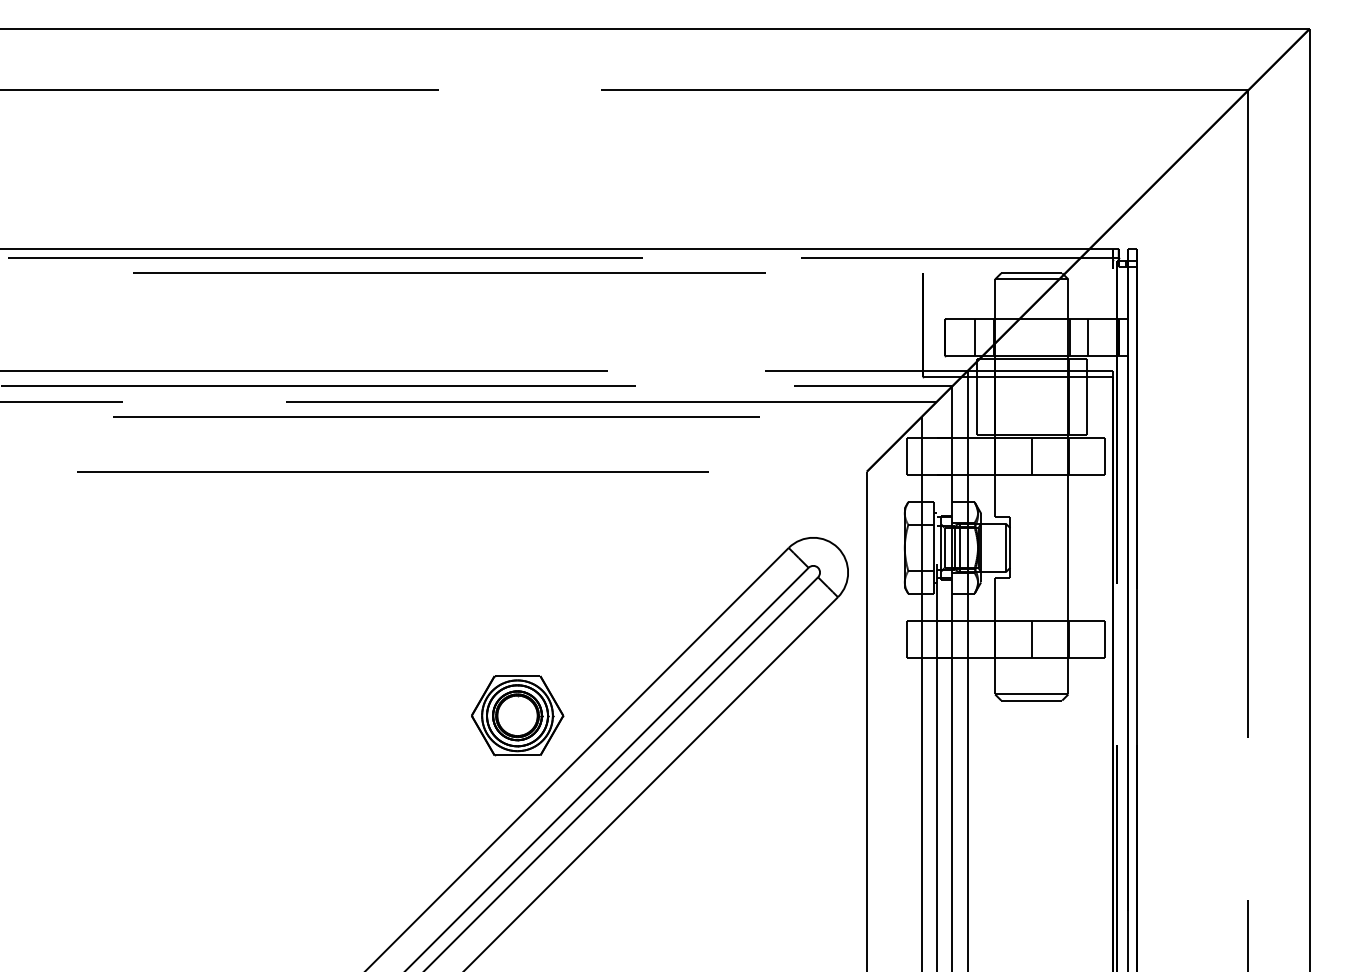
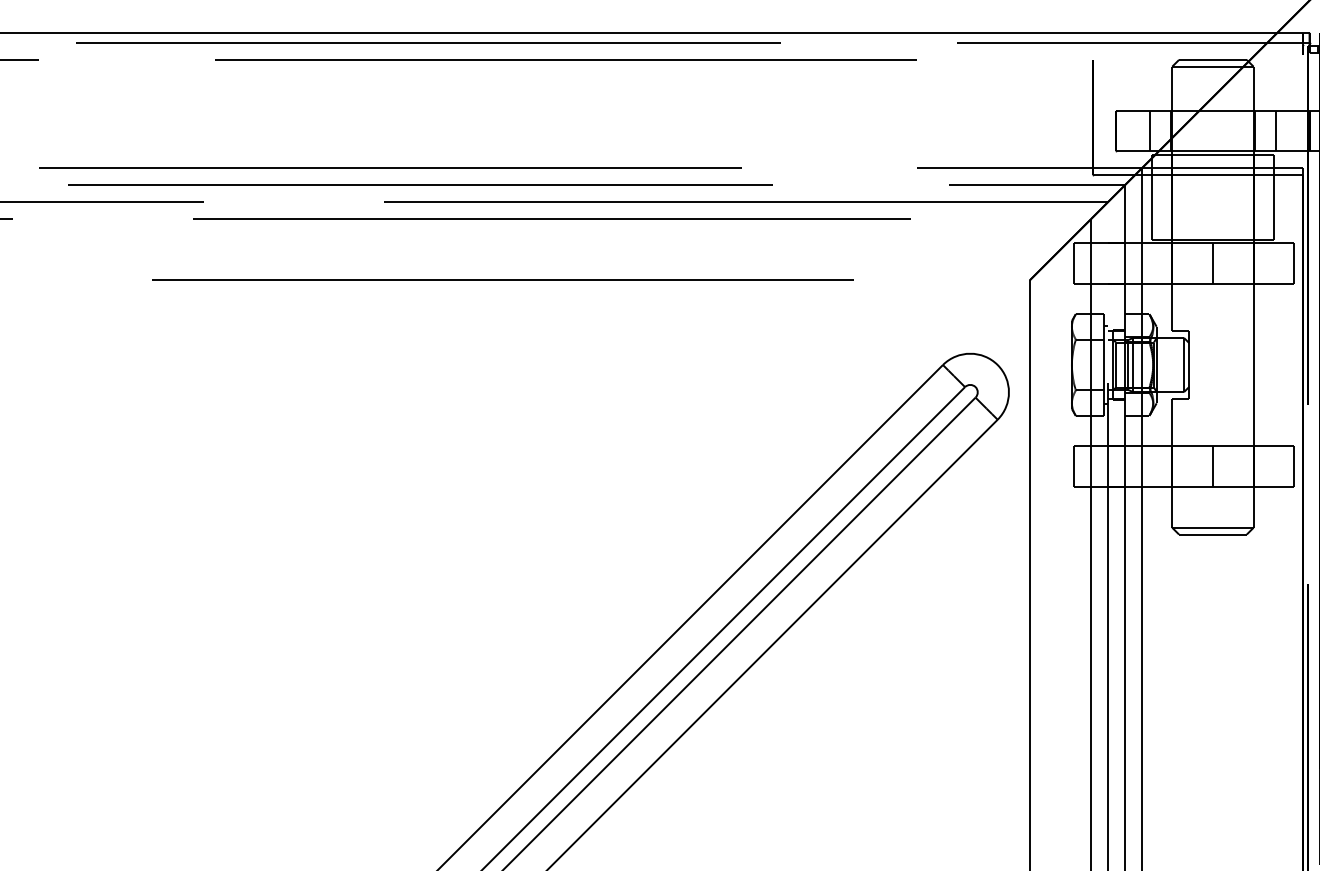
part: (517, 715) -> (641, 551), removed

